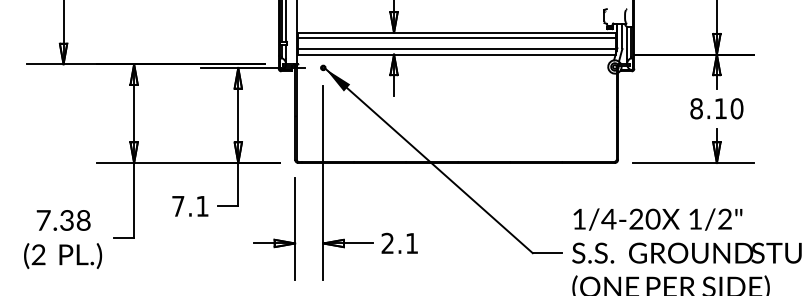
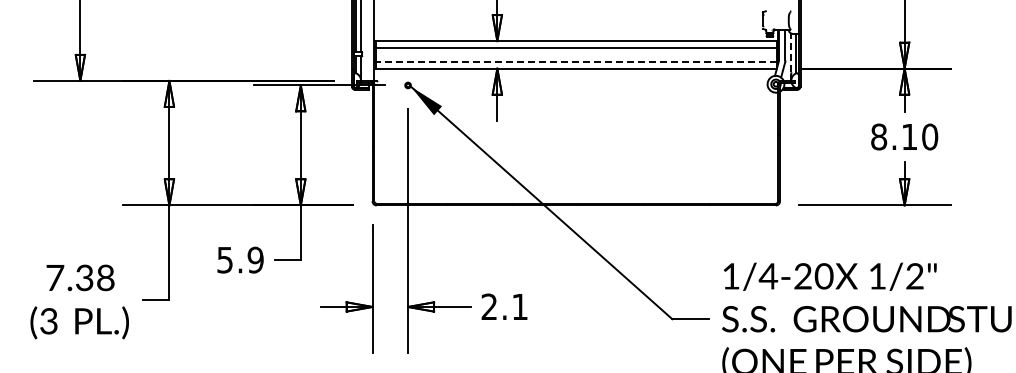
line: (627, 41) -> (791, 52), solid -> dashed
line: (456, 49) -> (576, 62), solid -> dashed
text: (190, 205) -> (240, 259), 7.1 -> 5.9
text: (38, 255) -> (48, 321), (2 -> (3

